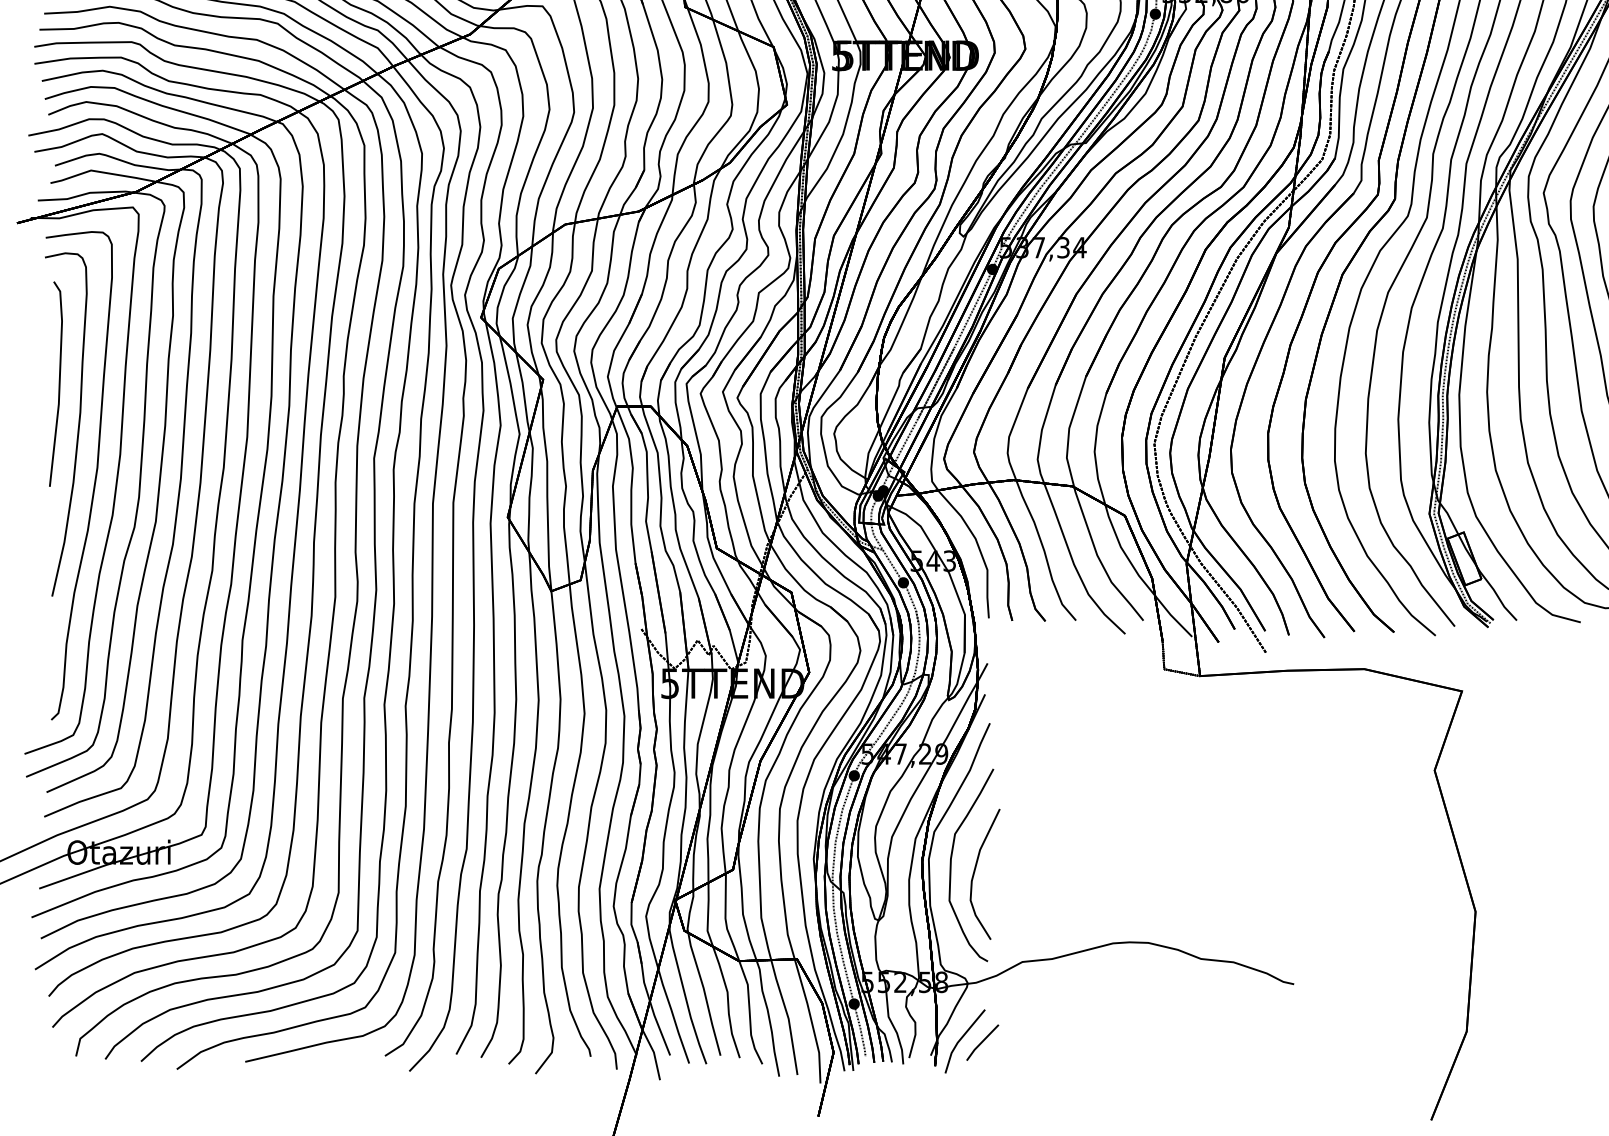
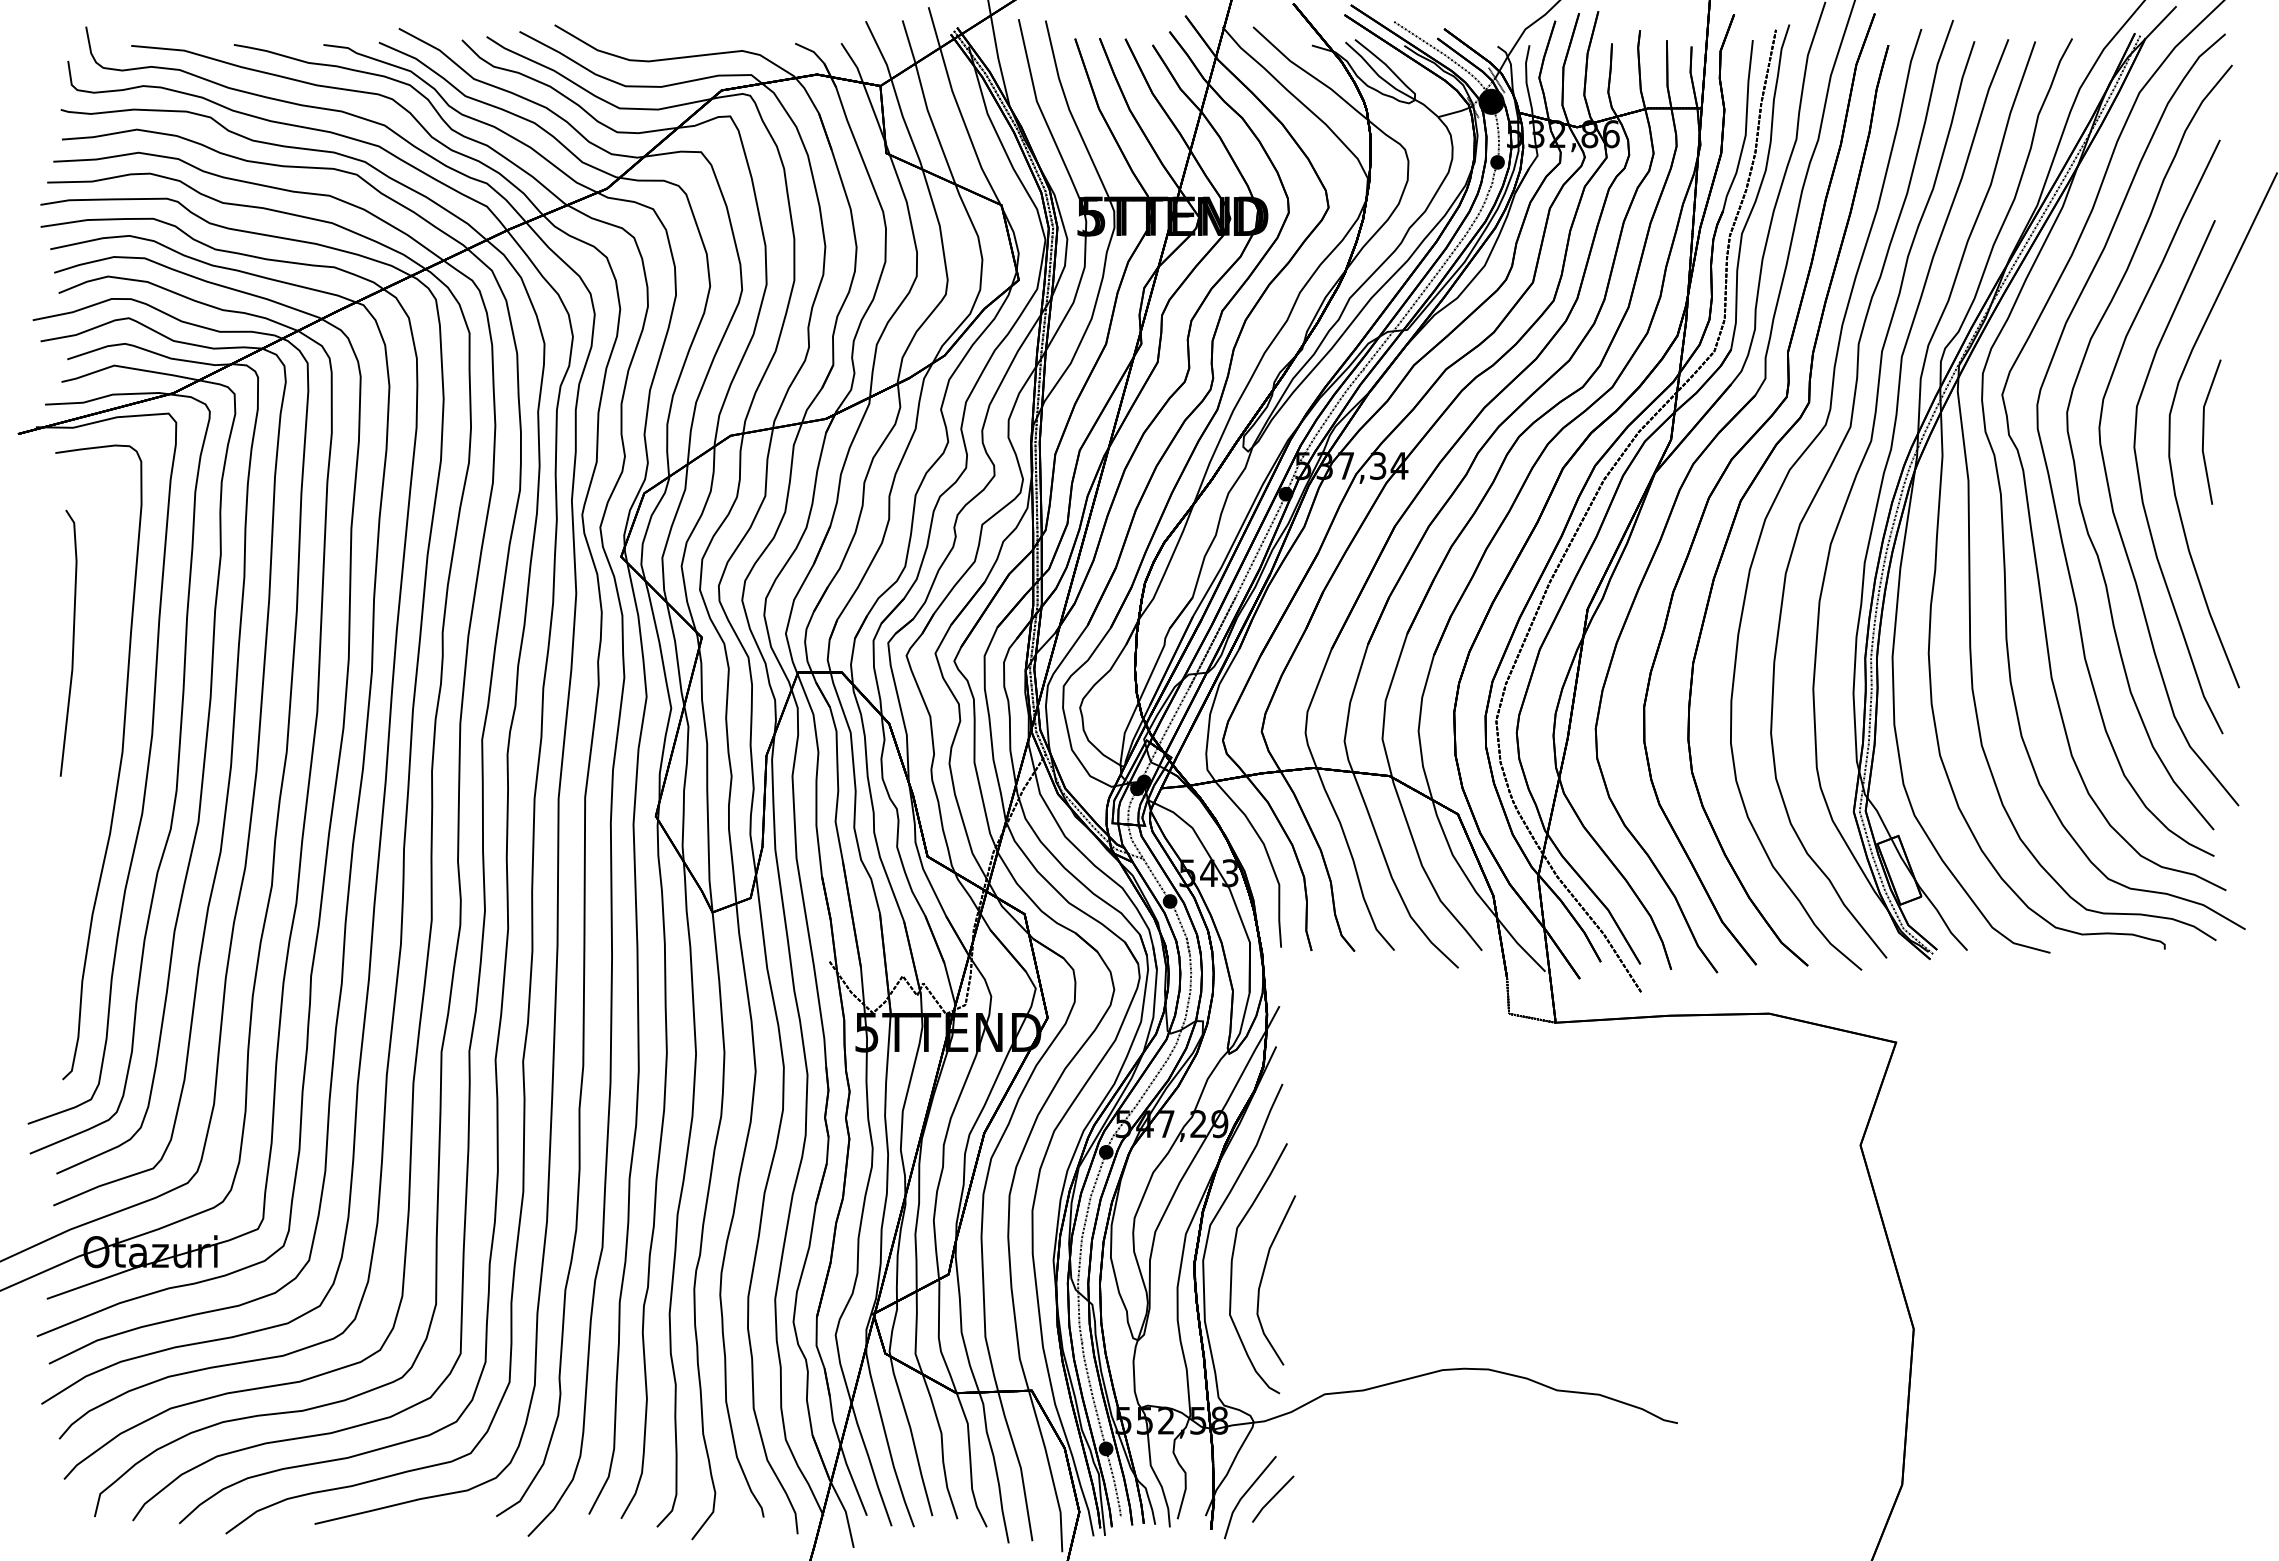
curve: (78, 425) -> (97, 696), removed

